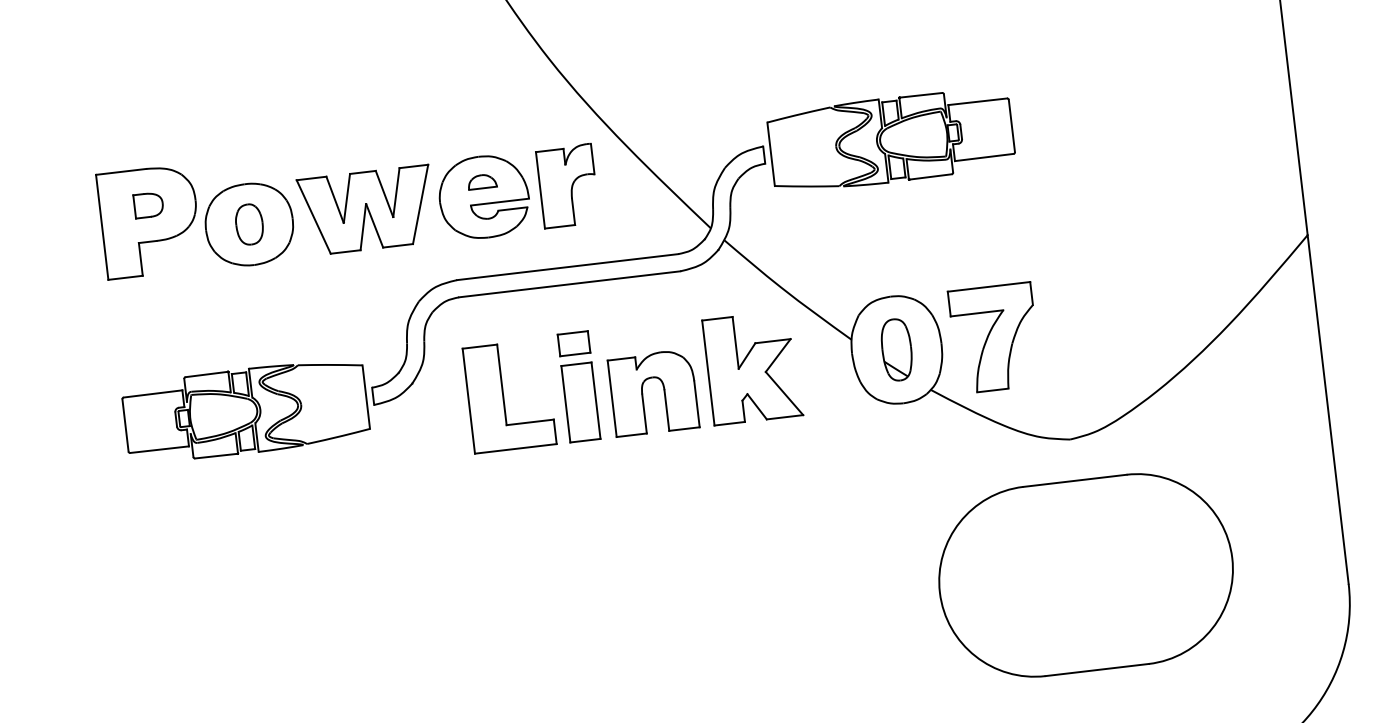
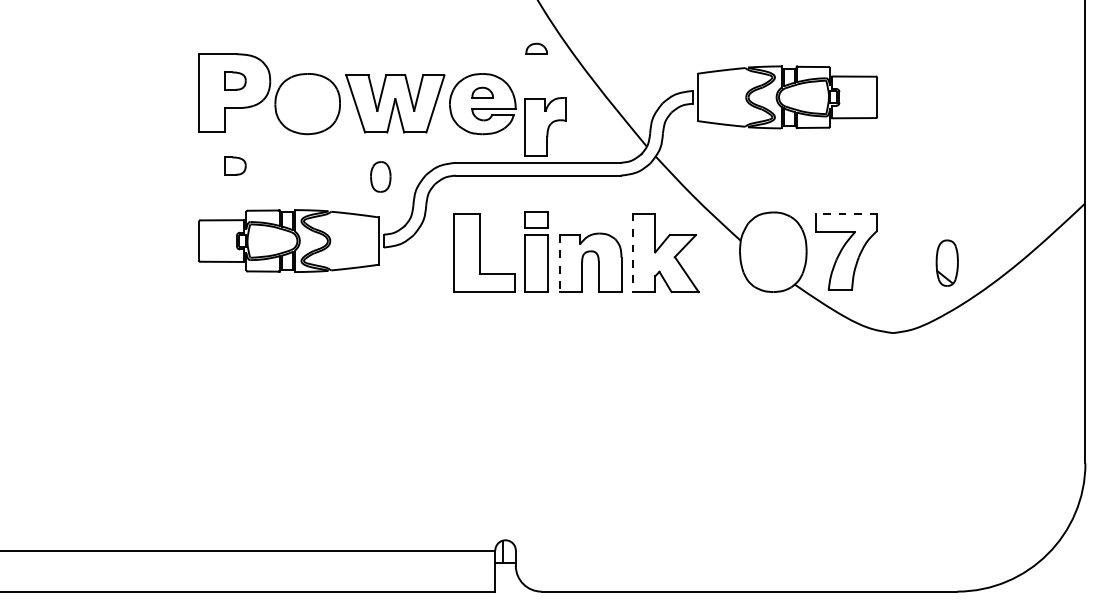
part: (547, 114) -> (536, 48), added
part: (567, 185) -> (545, 126), moved
part: (249, 223) -> (380, 176), moved
line: (988, 286) -> (846, 213), solid -> dashed
part: (162, 318) -> (235, 165), added
part: (895, 349) -> (946, 262), moved
line: (708, 373) -> (632, 253), solid -> dashed
line: (612, 398) -> (559, 263), solid -> dashed
part: (1085, 575) -> (892, 434), removed

